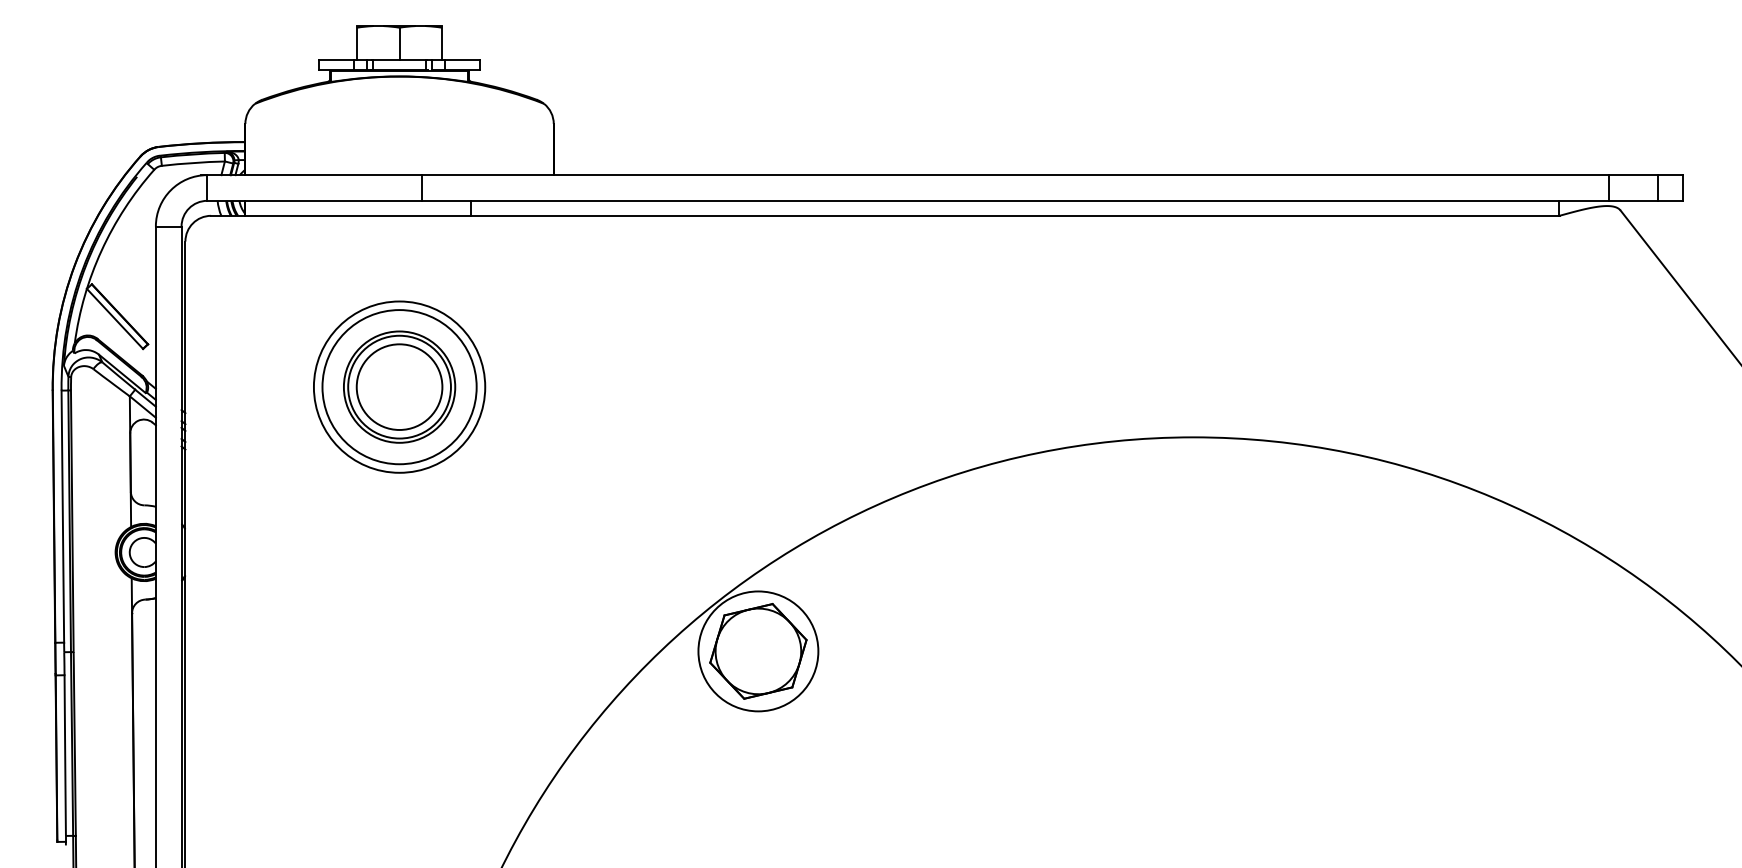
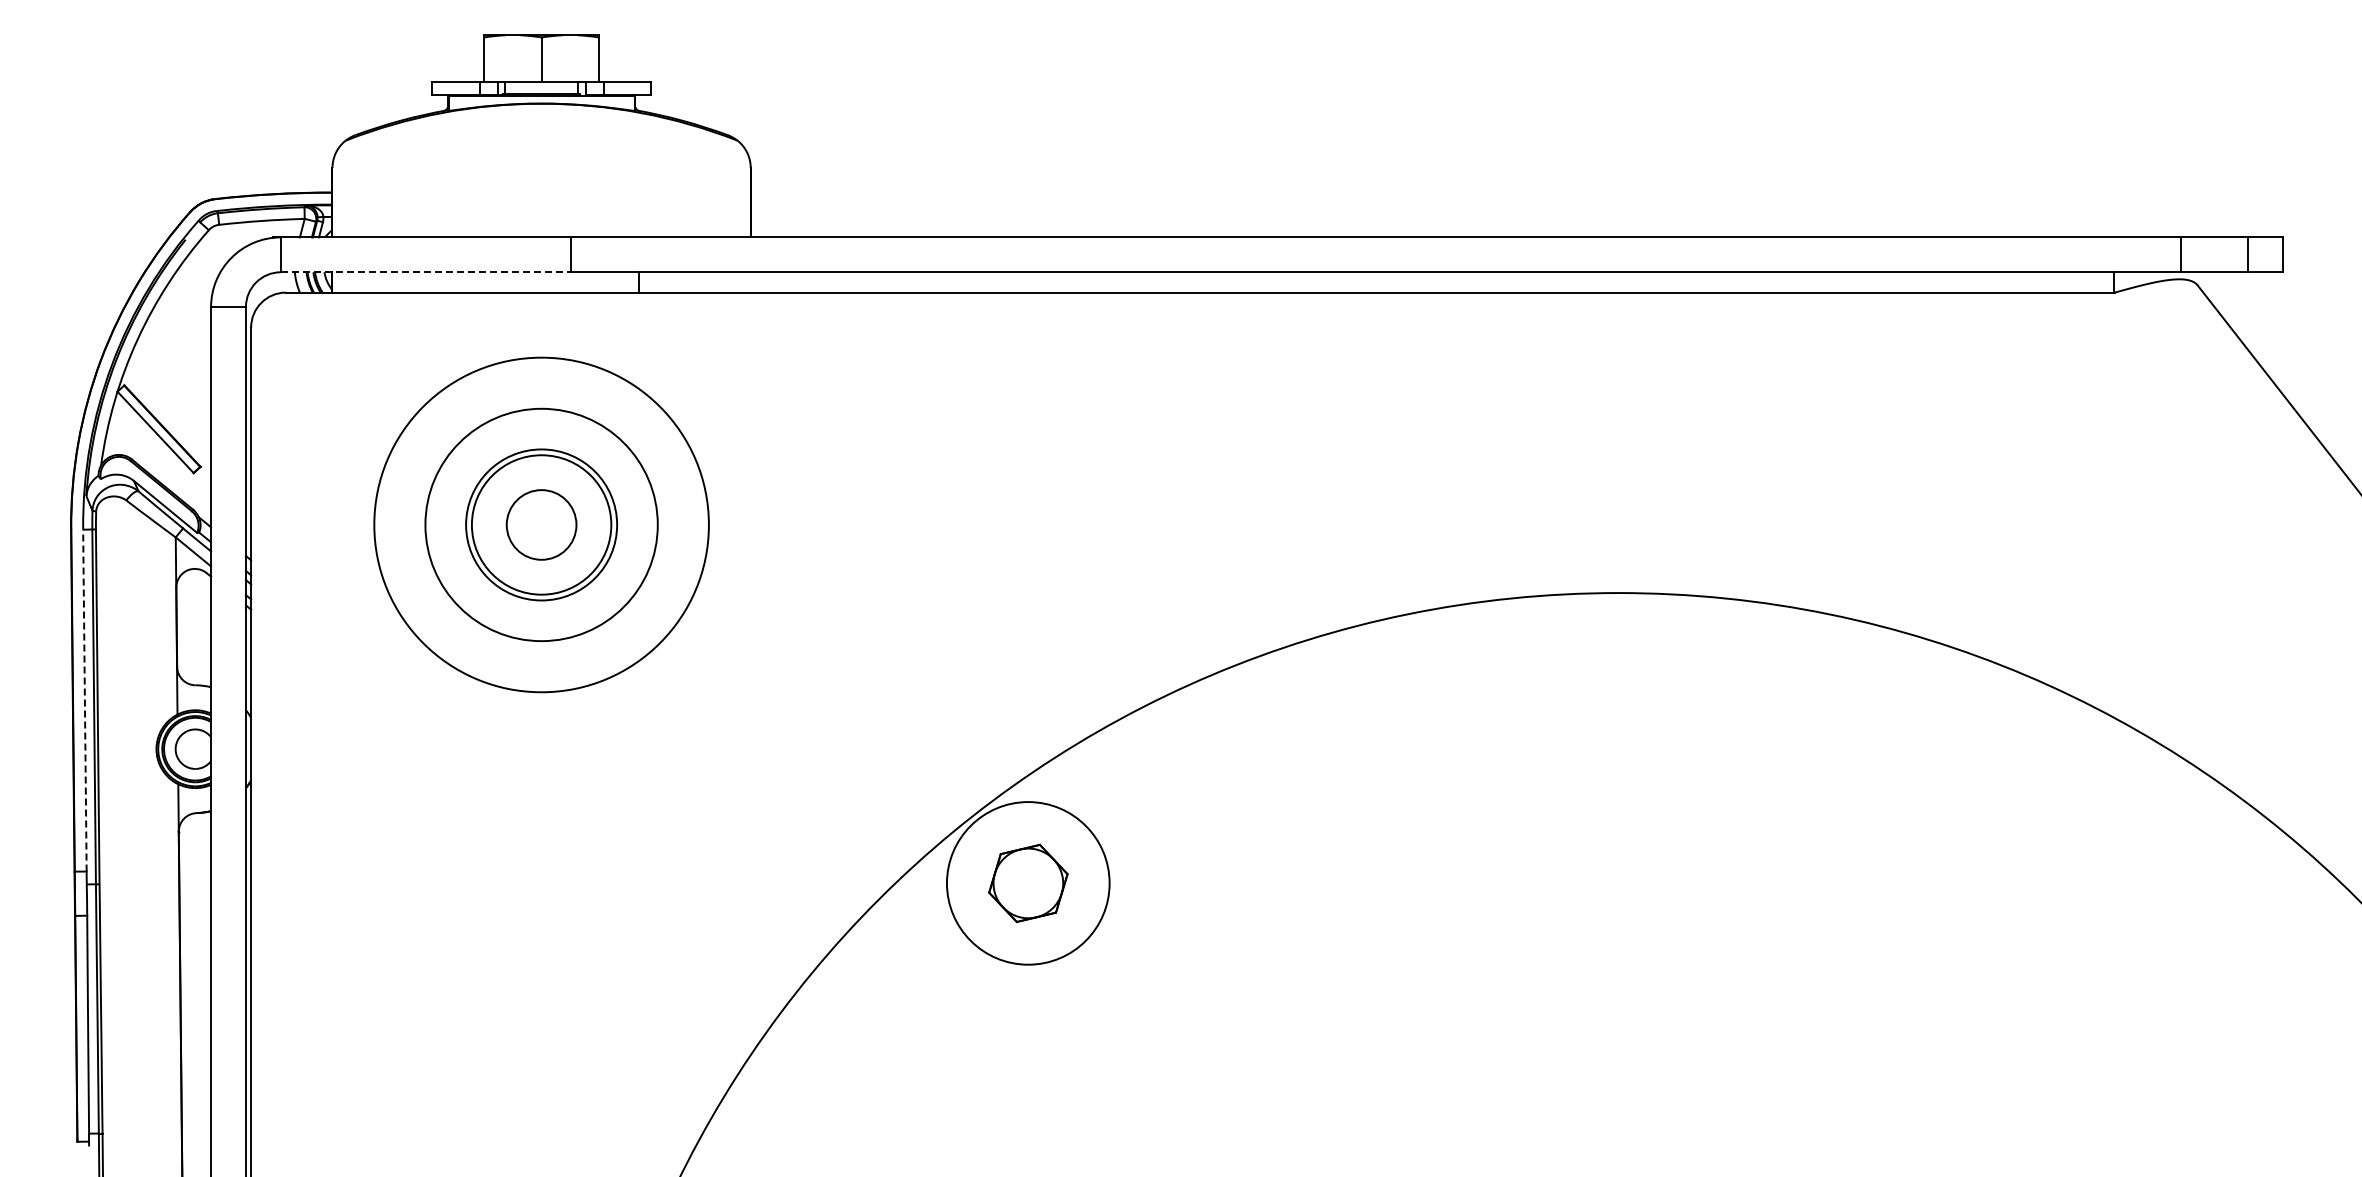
line: (314, 201) -> (426, 272), solid -> dashed
circle: (399, 386) -> (541, 524), size x0.6
circle: (399, 386) -> (541, 524), size x1.6
line: (62, 516) -> (84, 700), solid -> dashed
part: (758, 651) -> (1028, 883), size x0.6

